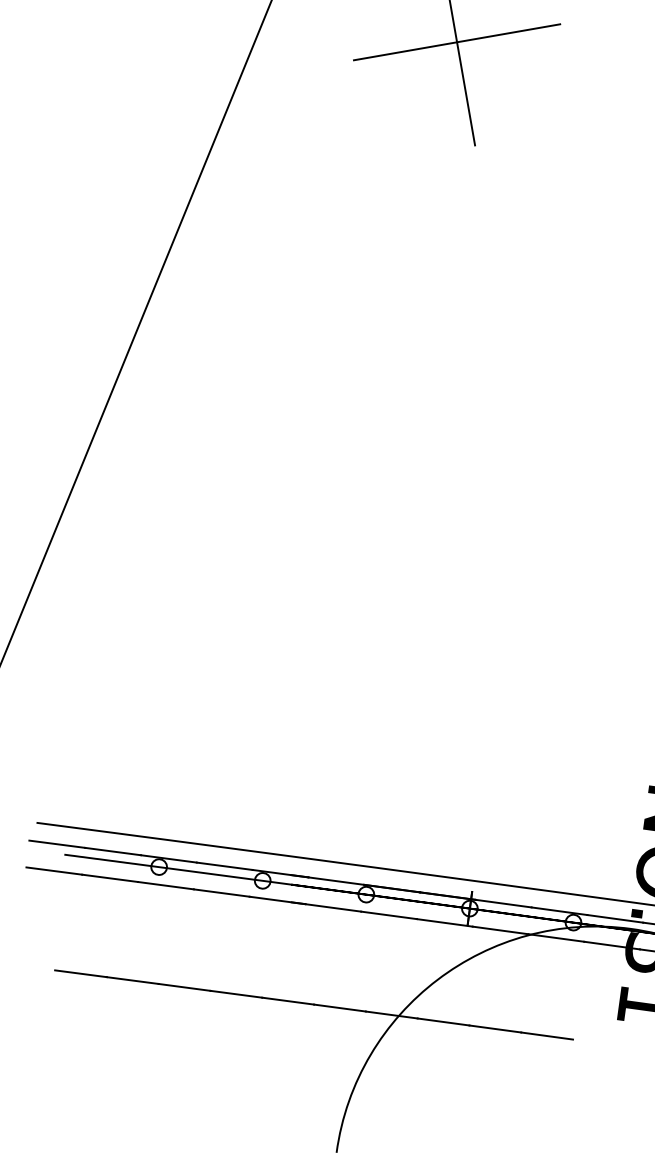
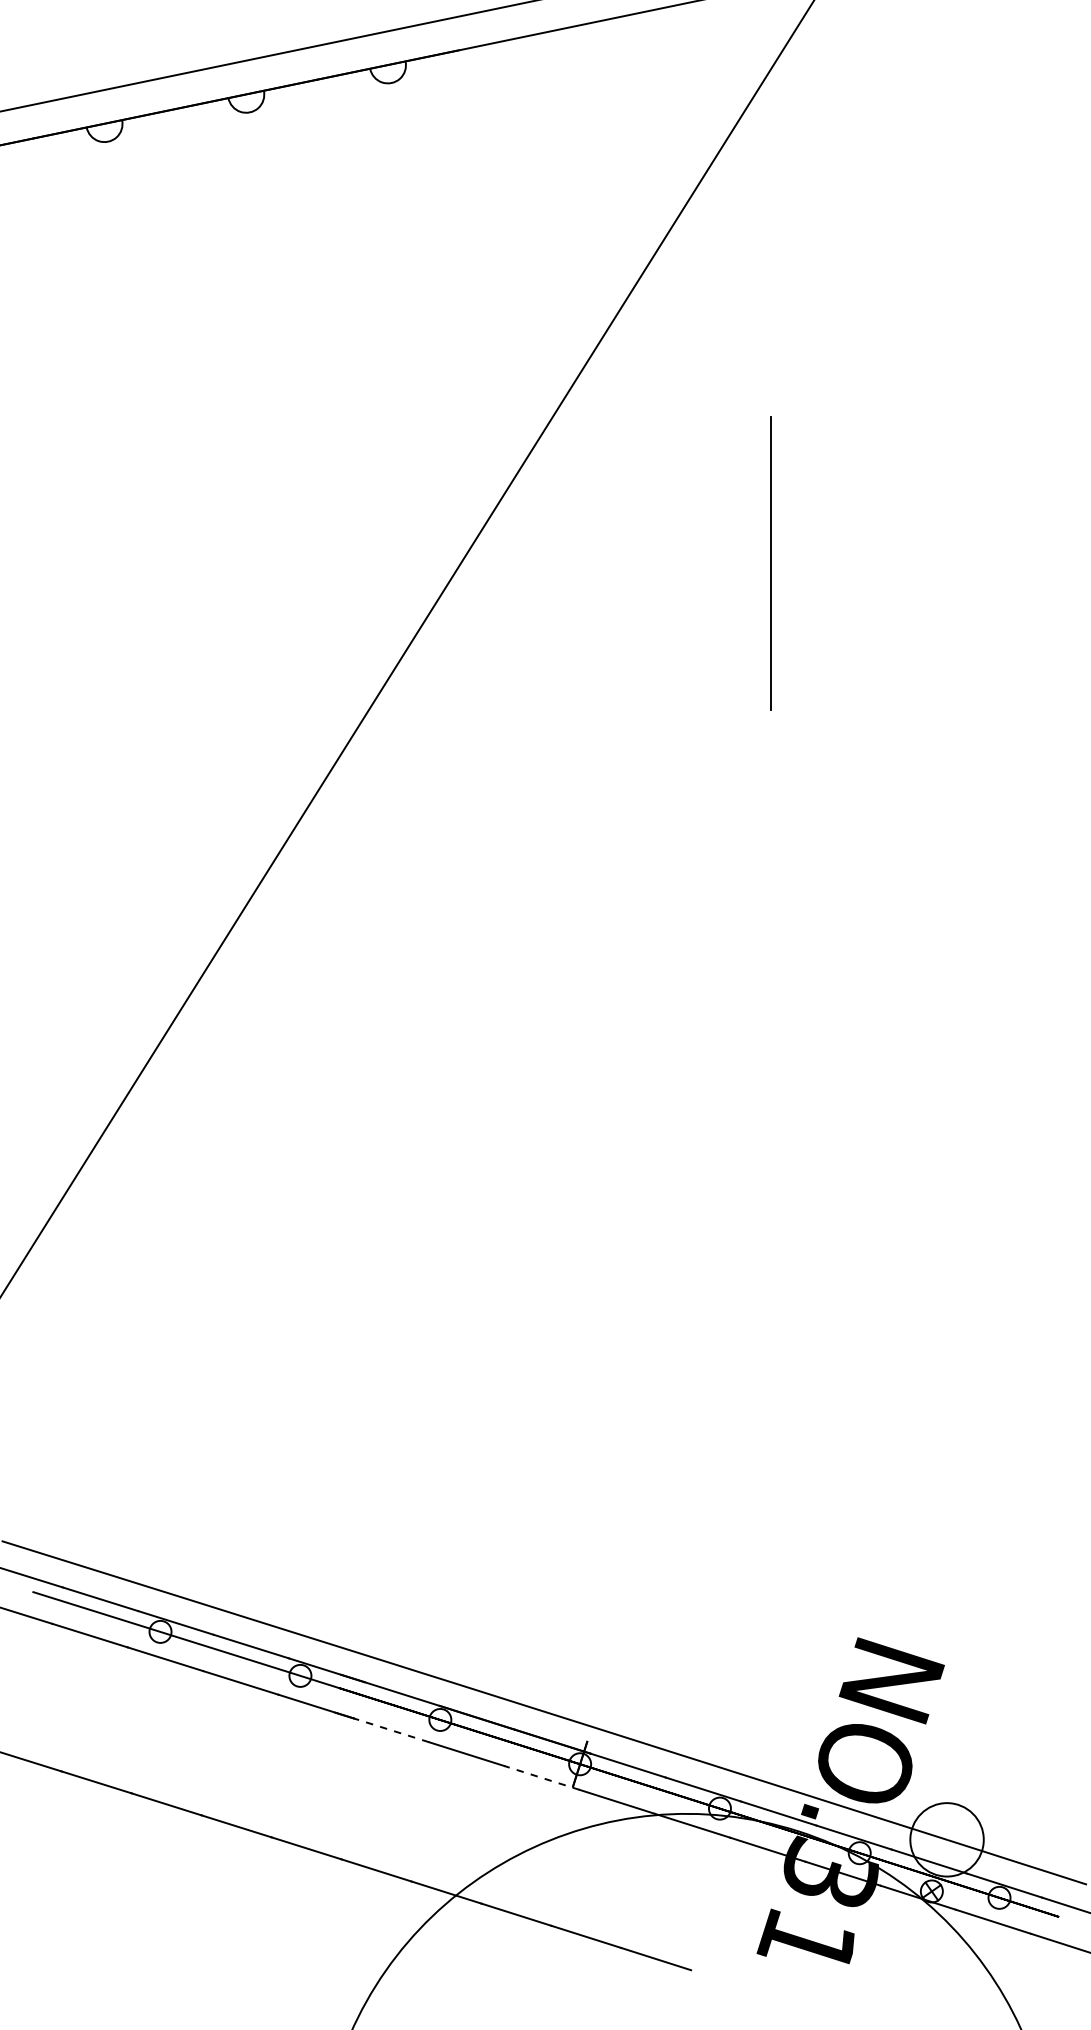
line: (457, 42) -> (771, 563), removed
line: (333, 908) -> (391, 1730), solid -> dashed
line: (444, 922) -> (541, 1777), solid -> dashed

